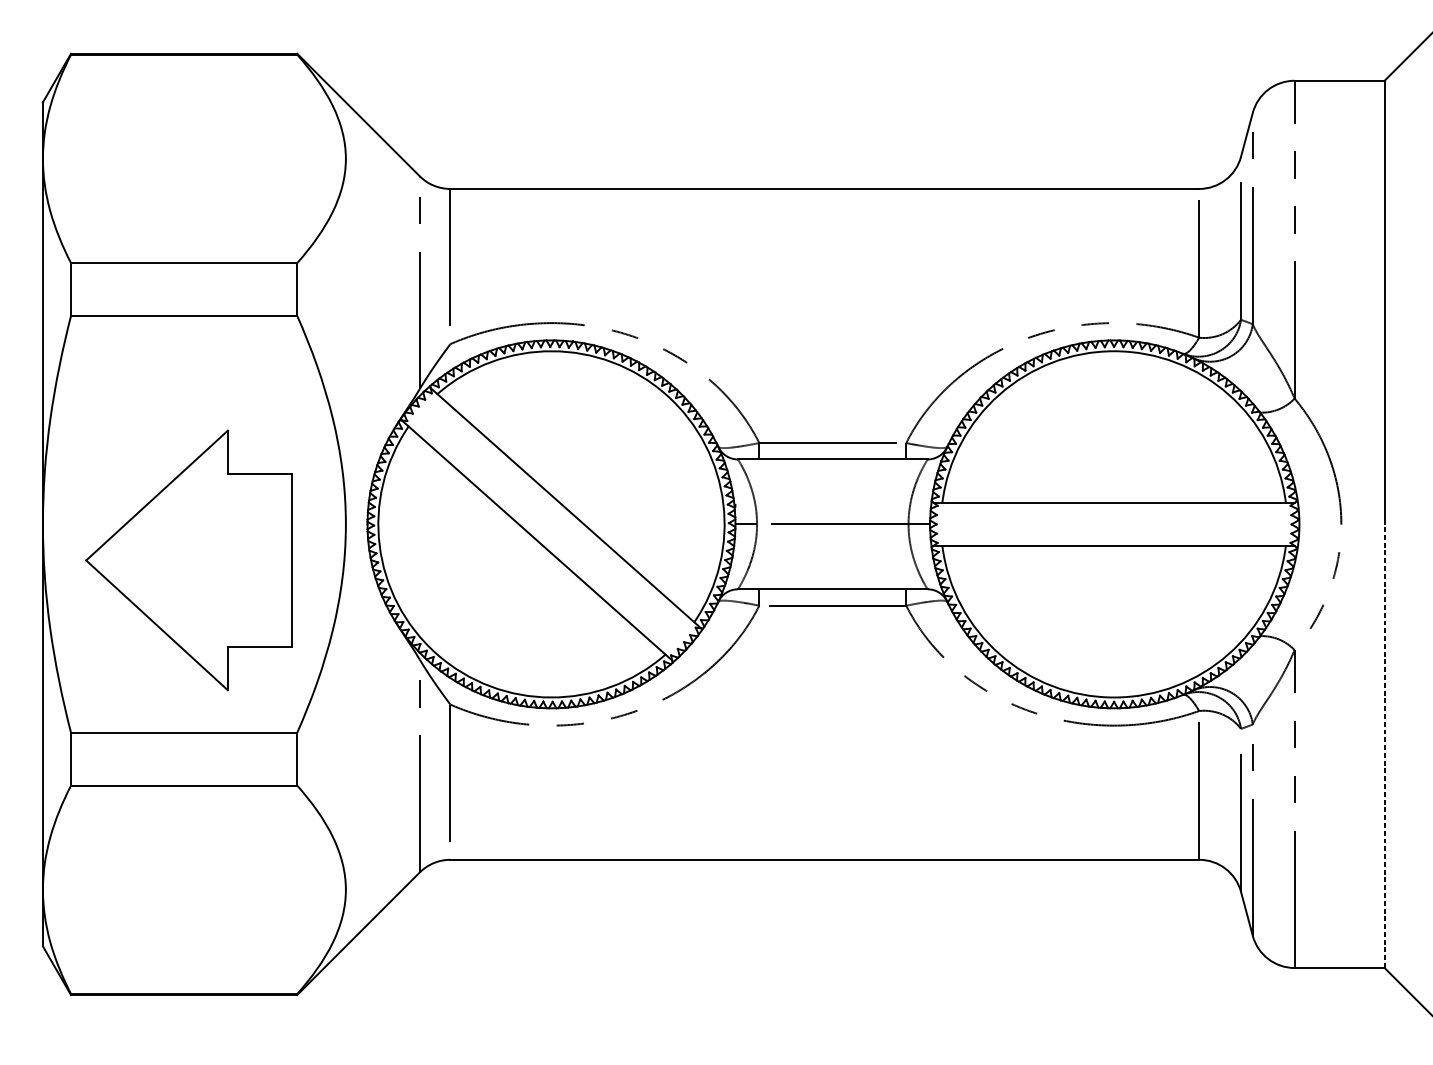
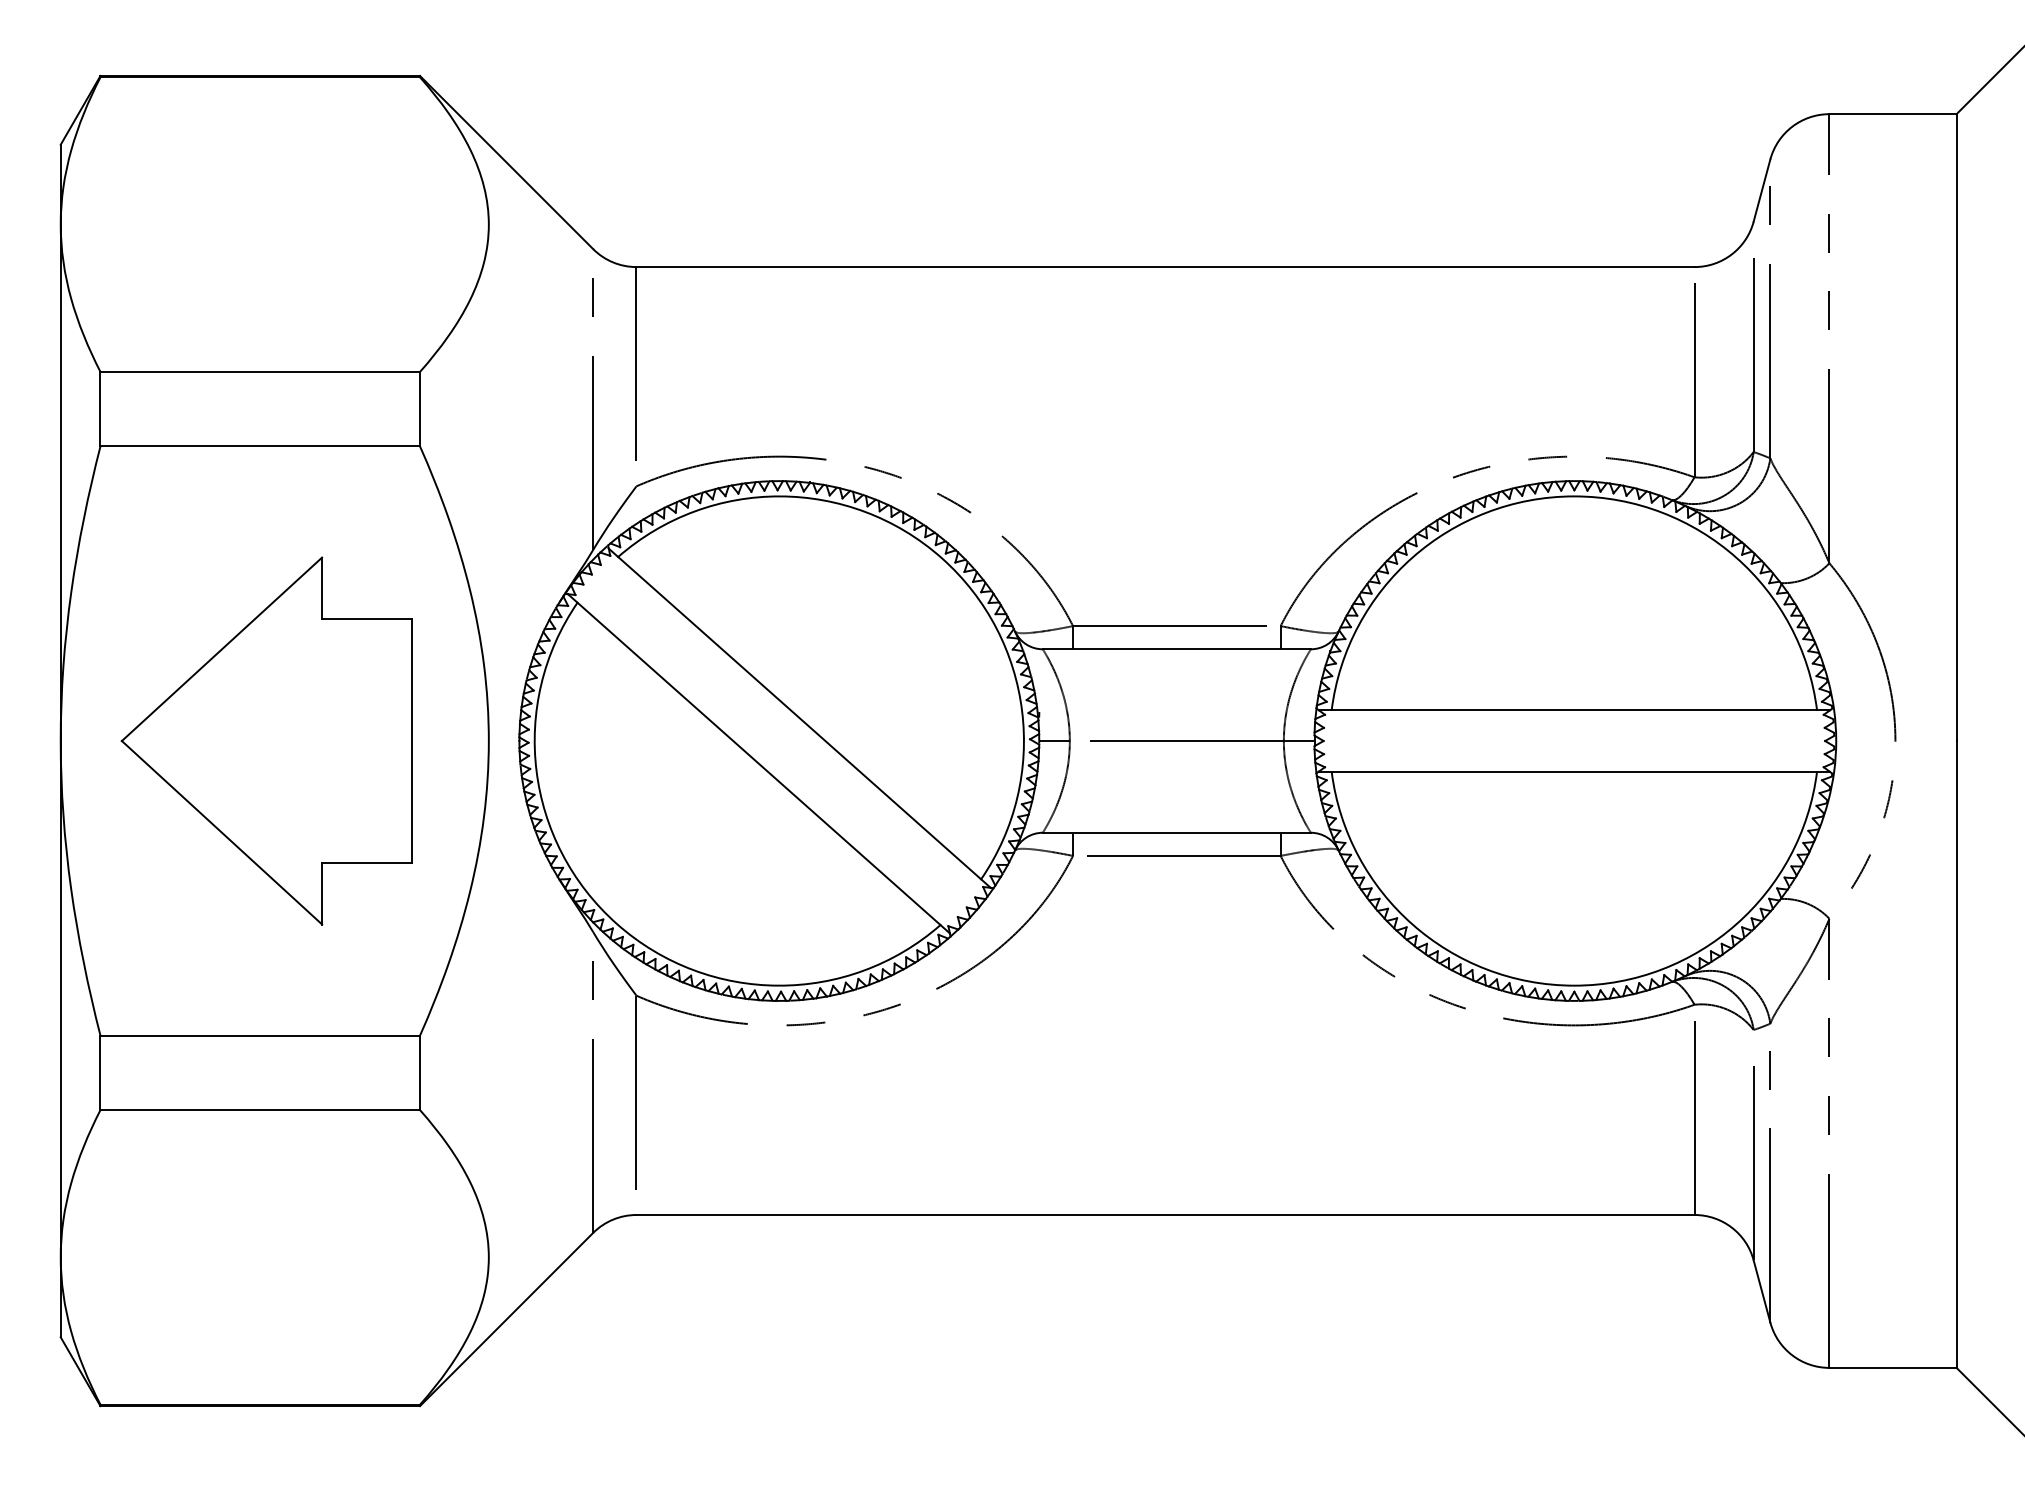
part: (188, 560) -> (266, 740), moved
line: (1384, 745) -> (1956, 1053), dashed -> solid

